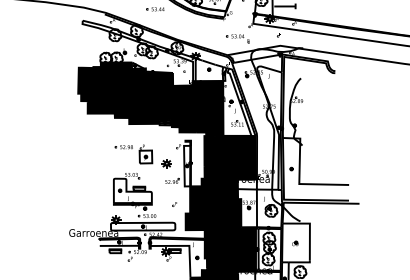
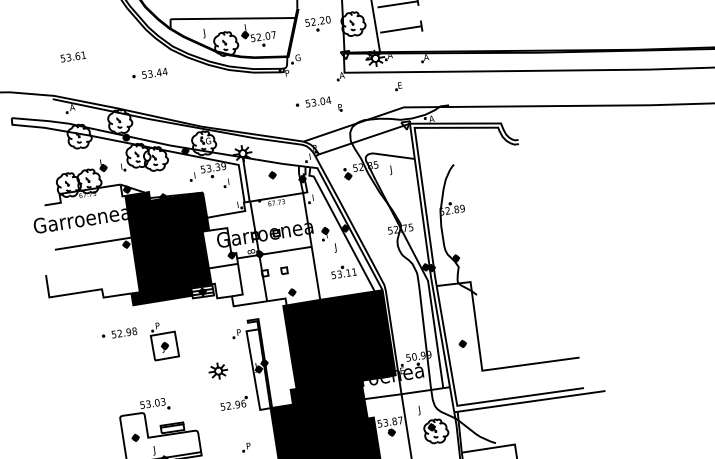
fill: (105, 90) -> (76, 247), removed
fill: (196, 108) -> (259, 254), removed
part: (133, 154) -> (139, 344), moved

